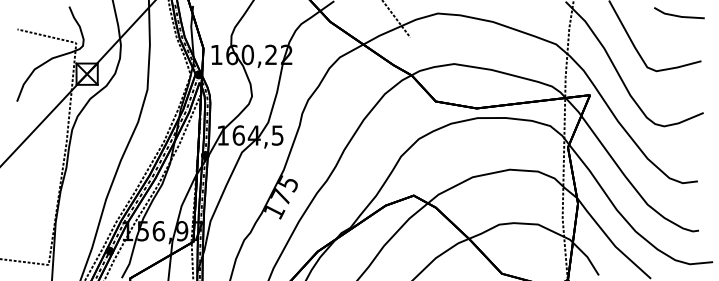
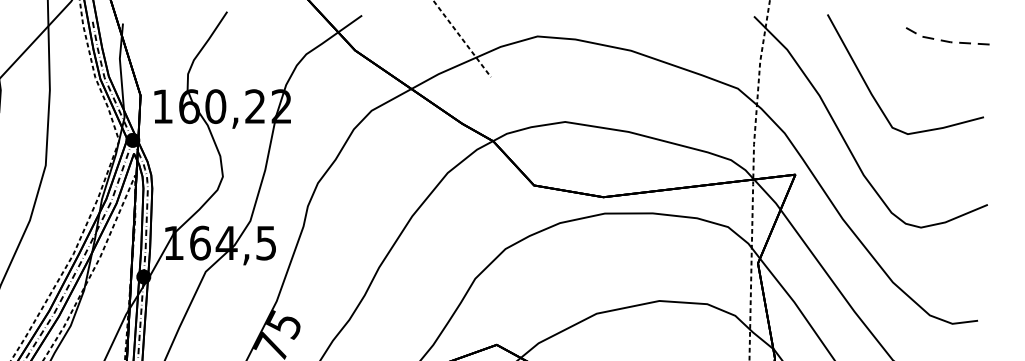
line: (678, 16) -> (945, 41), solid -> dashed

